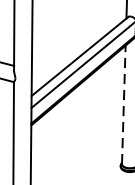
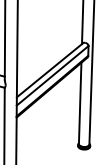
line: (124, 104) -> (80, 103), dashed -> solid

